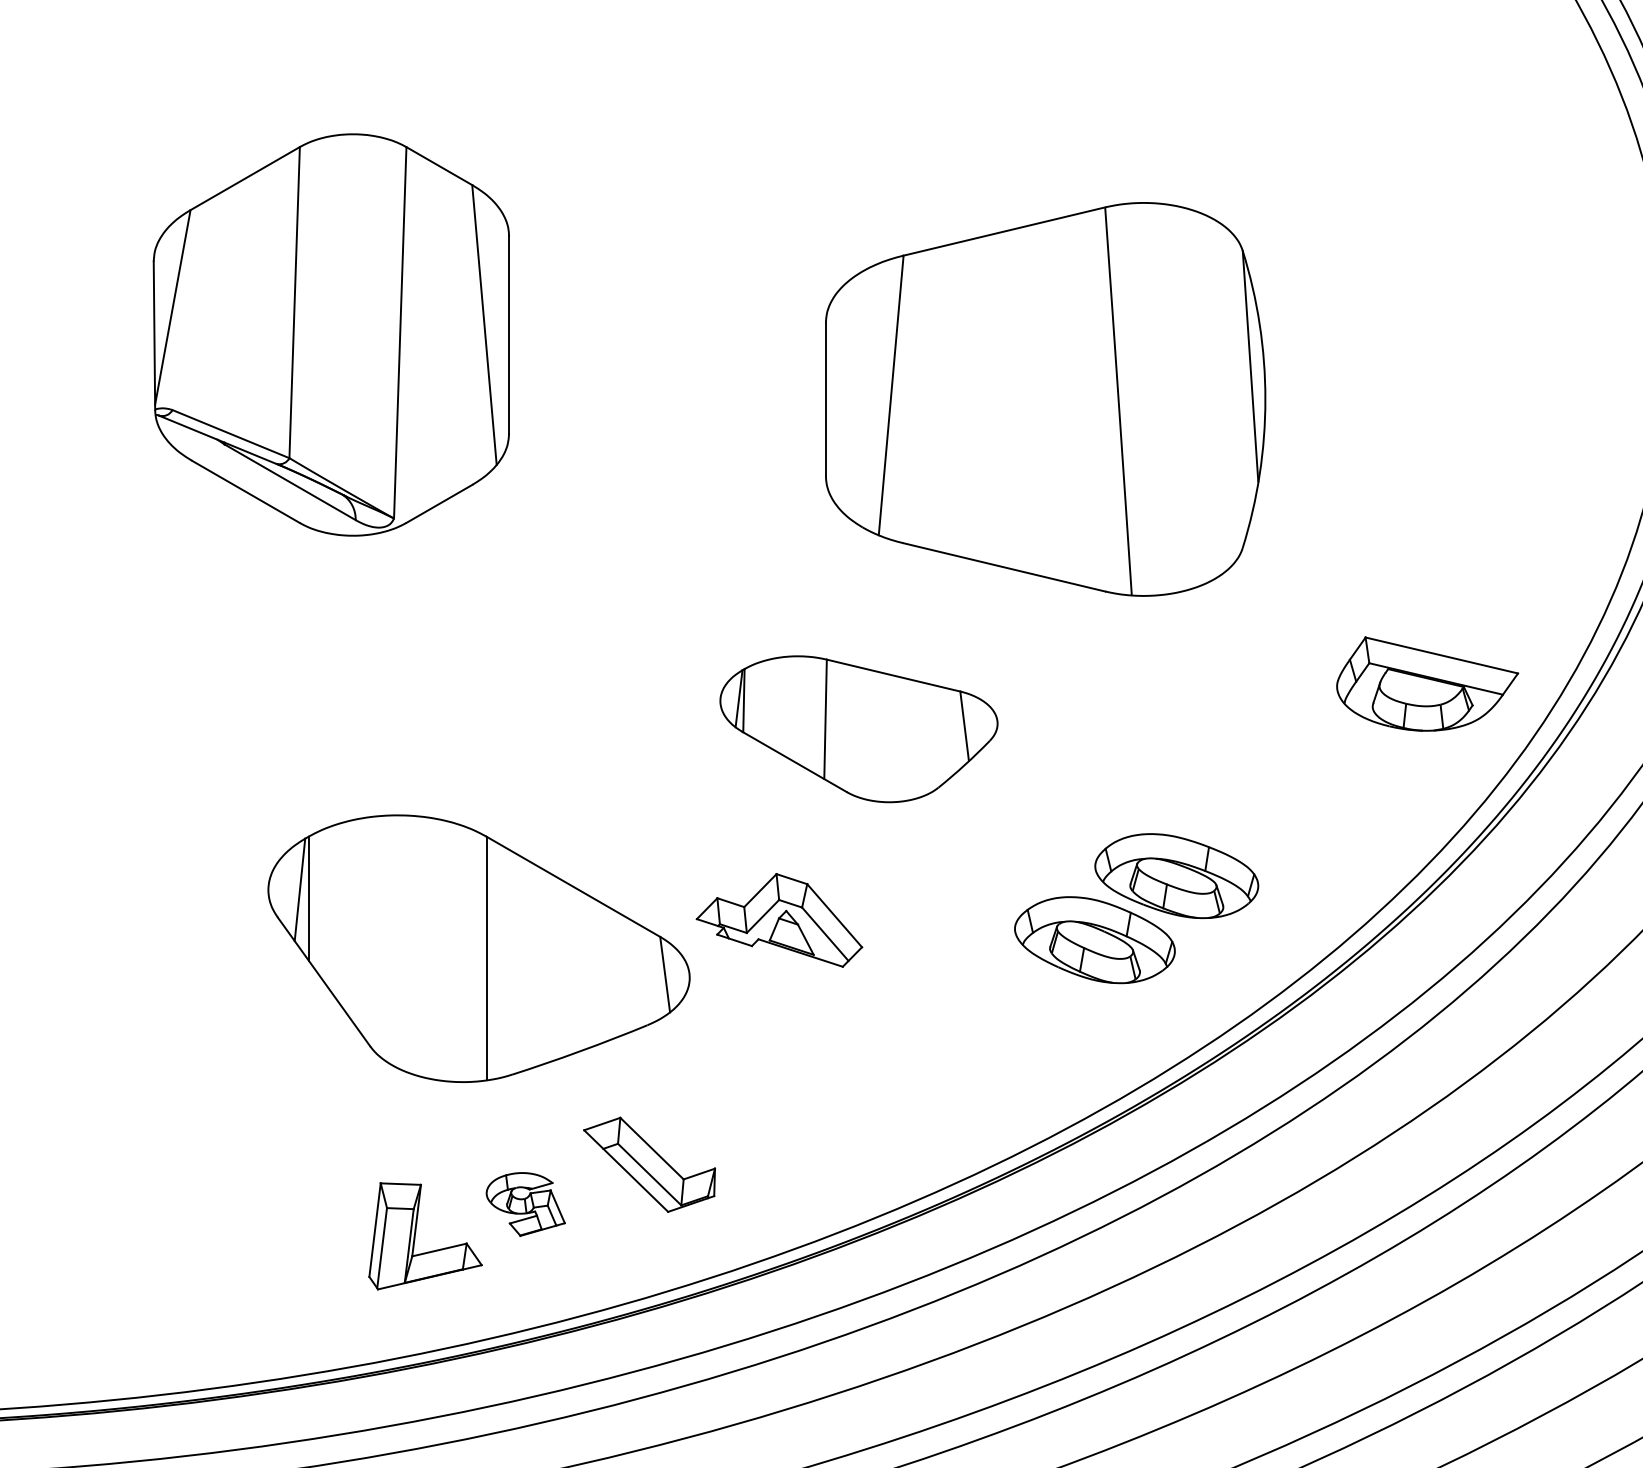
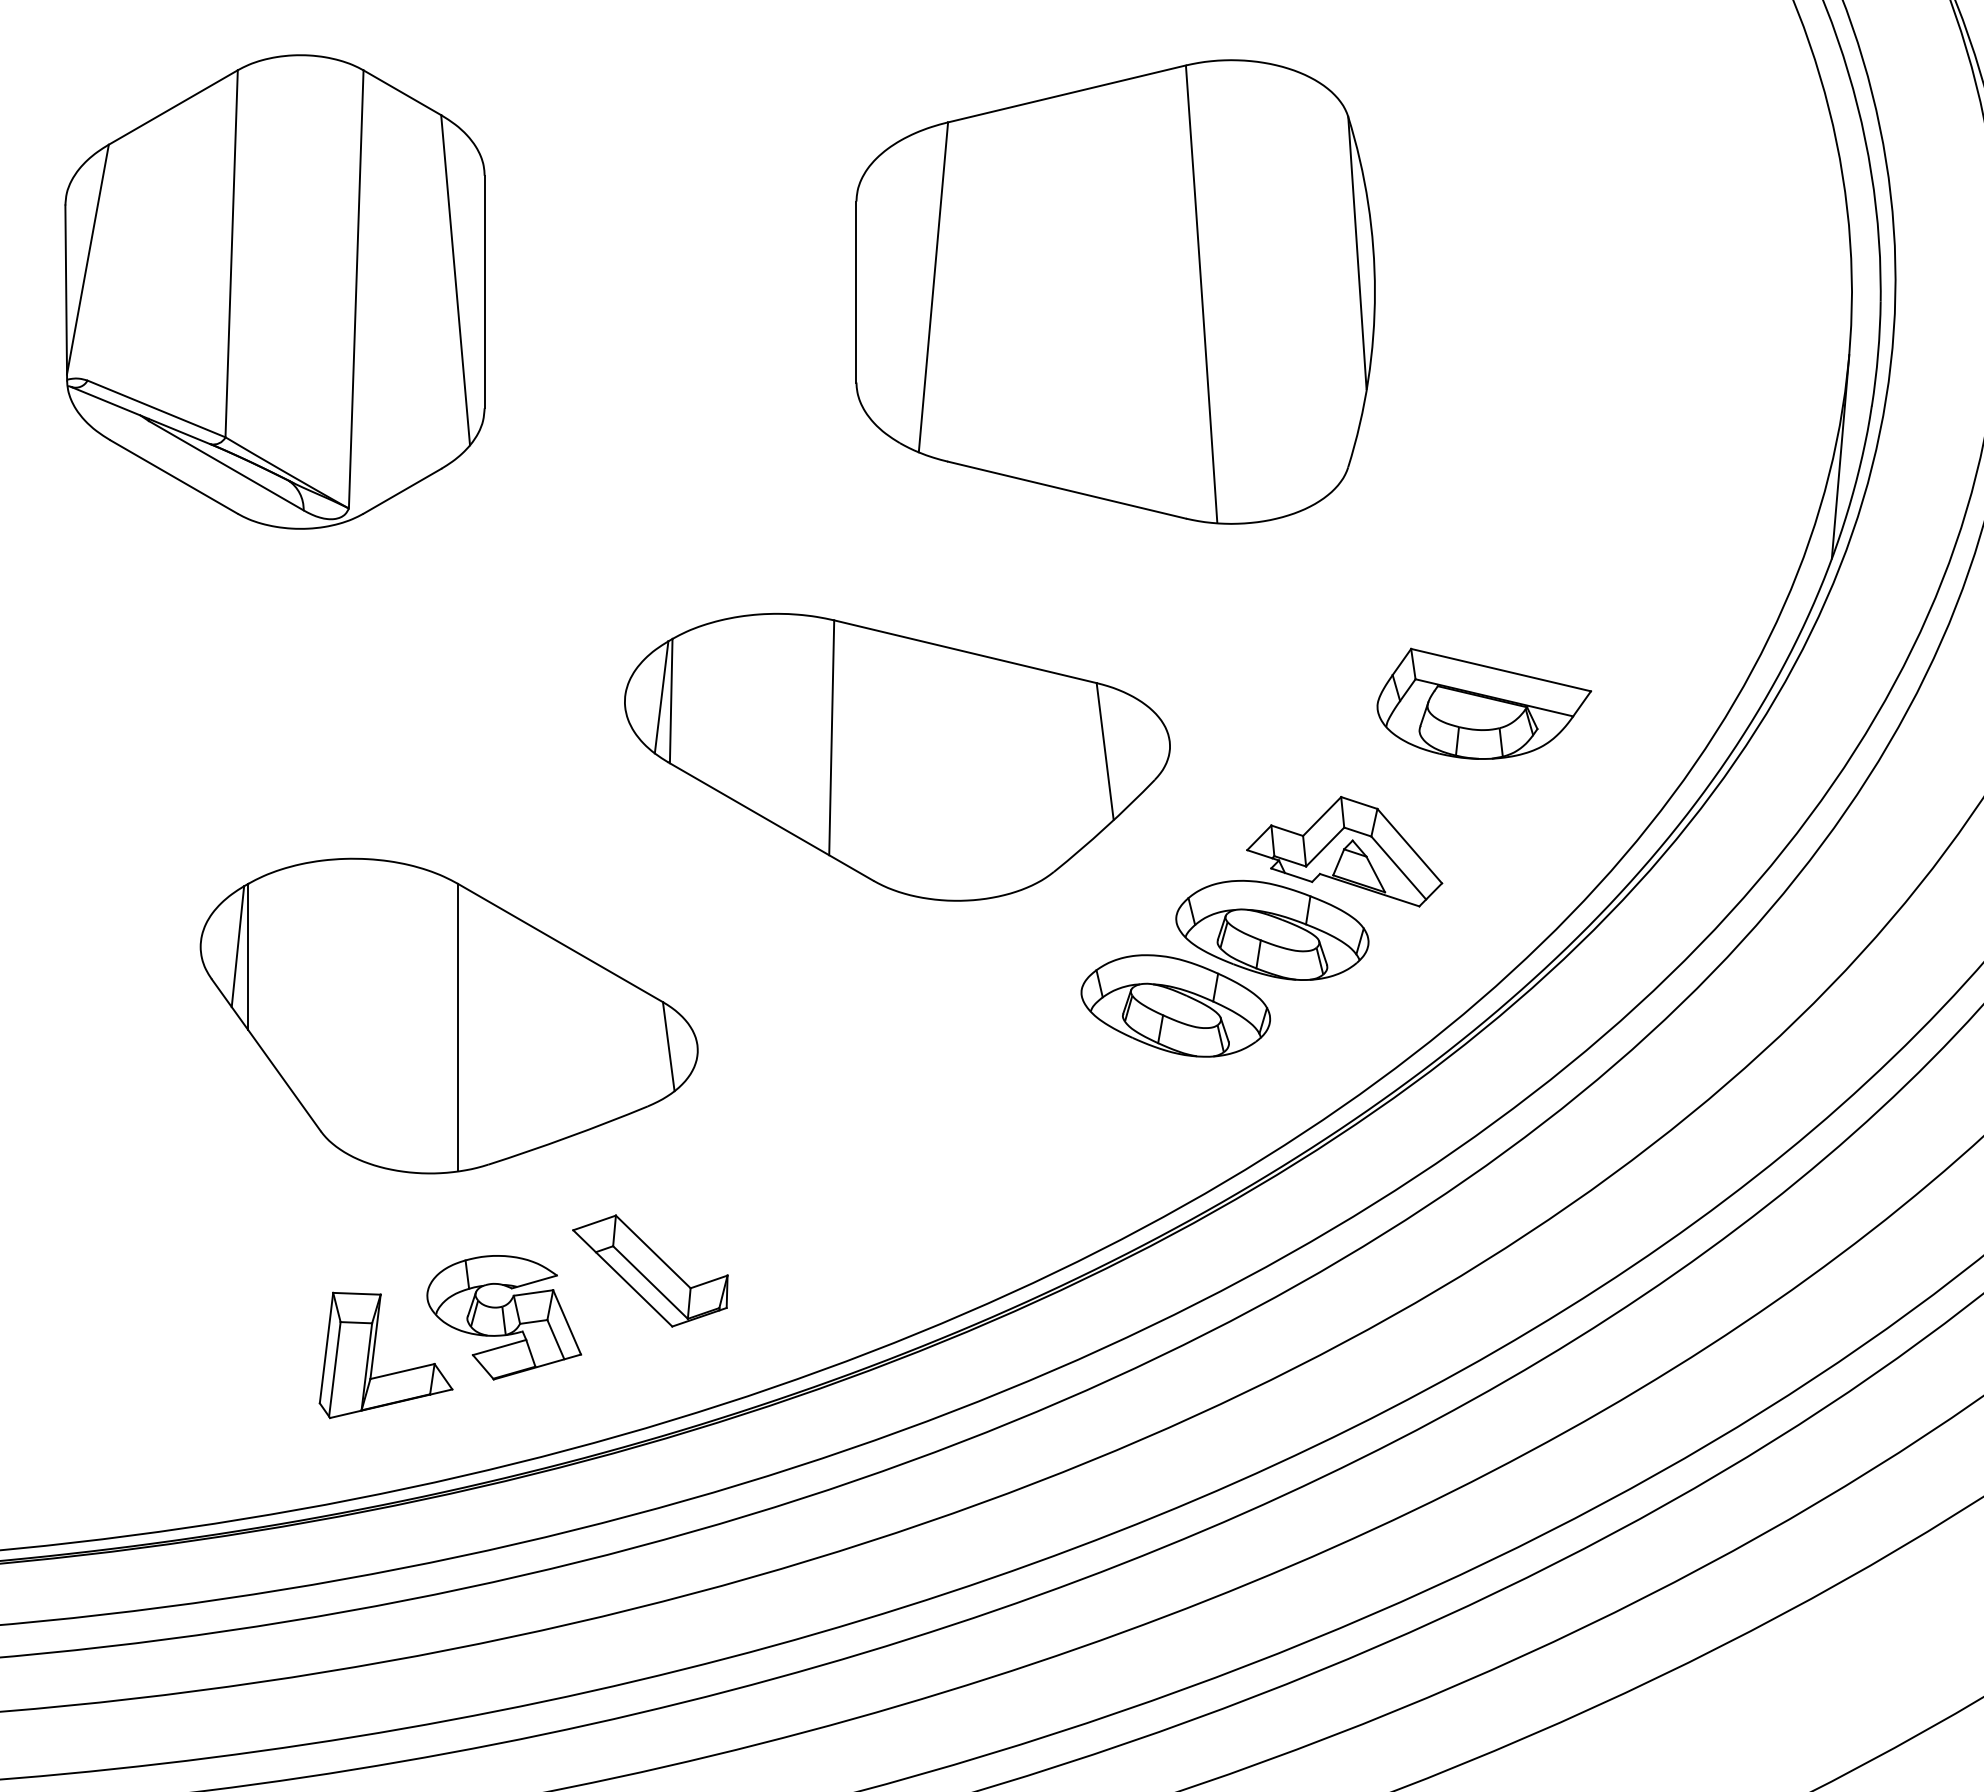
part: (1045, 398) -> (1115, 291), moved
part: (1427, 683) -> (1484, 703), moved
part: (859, 728) -> (897, 756), size x1.67
part: (779, 920) -> (1344, 851), moved
part: (525, 1204) -> (504, 1317), size x1.67

